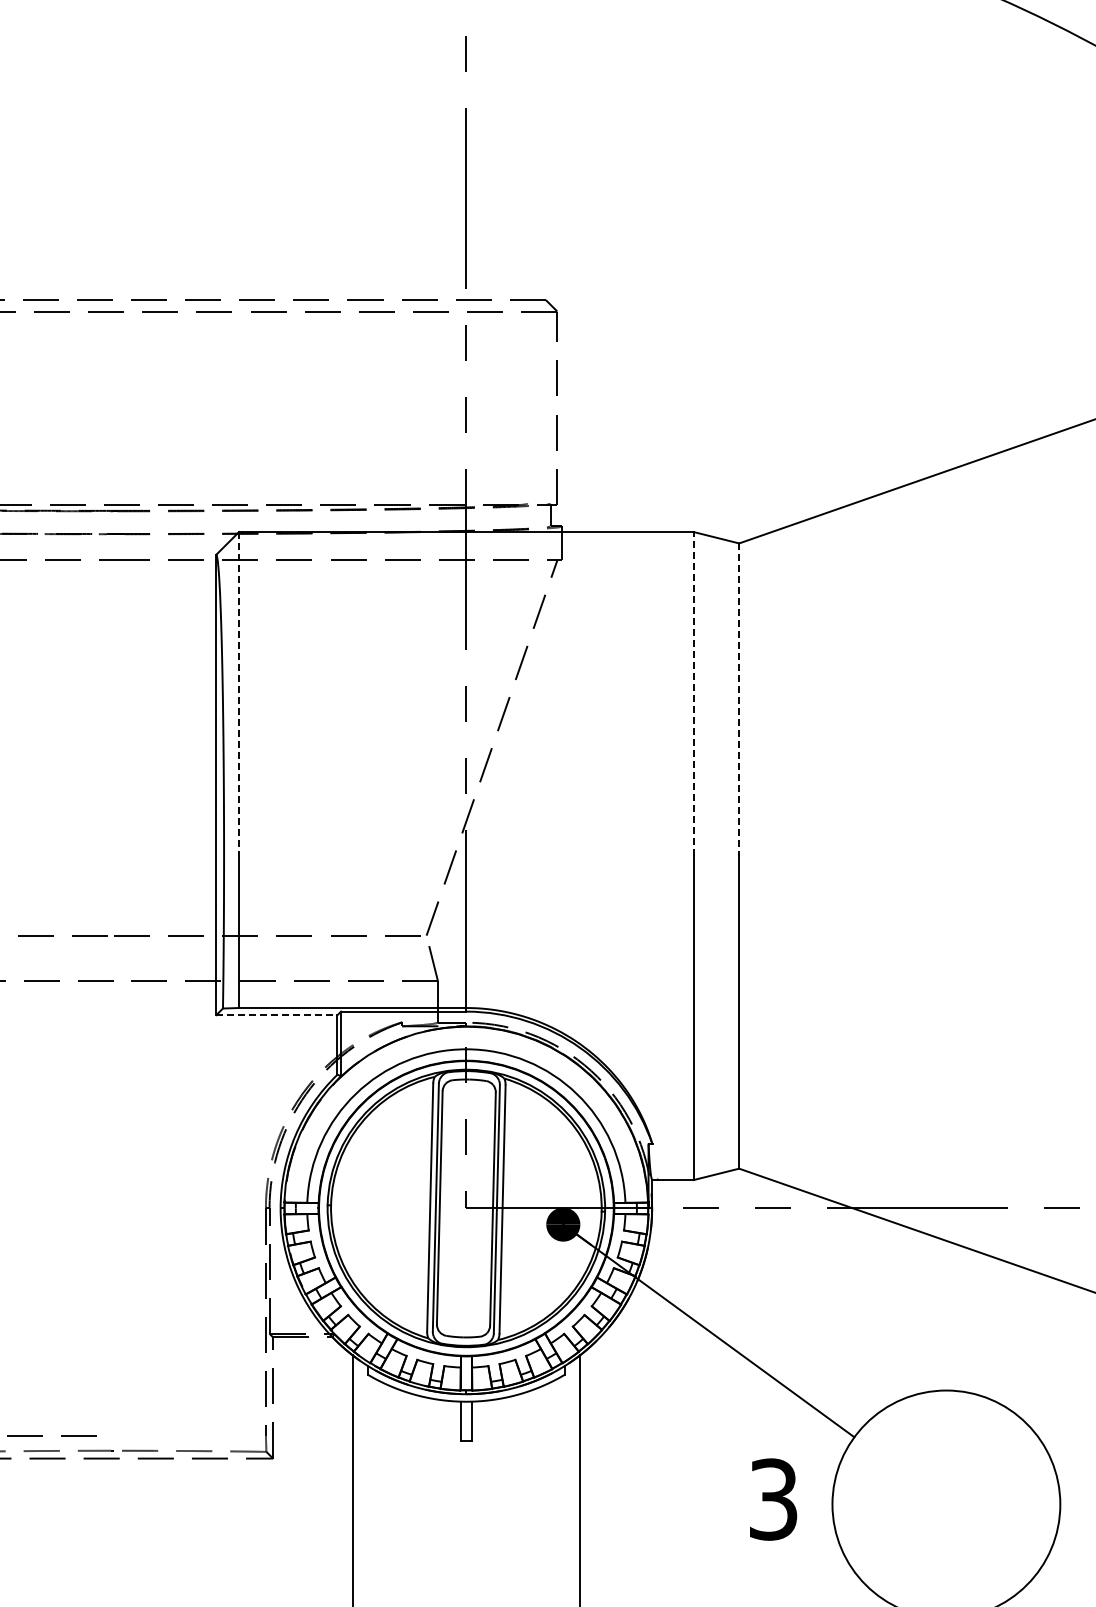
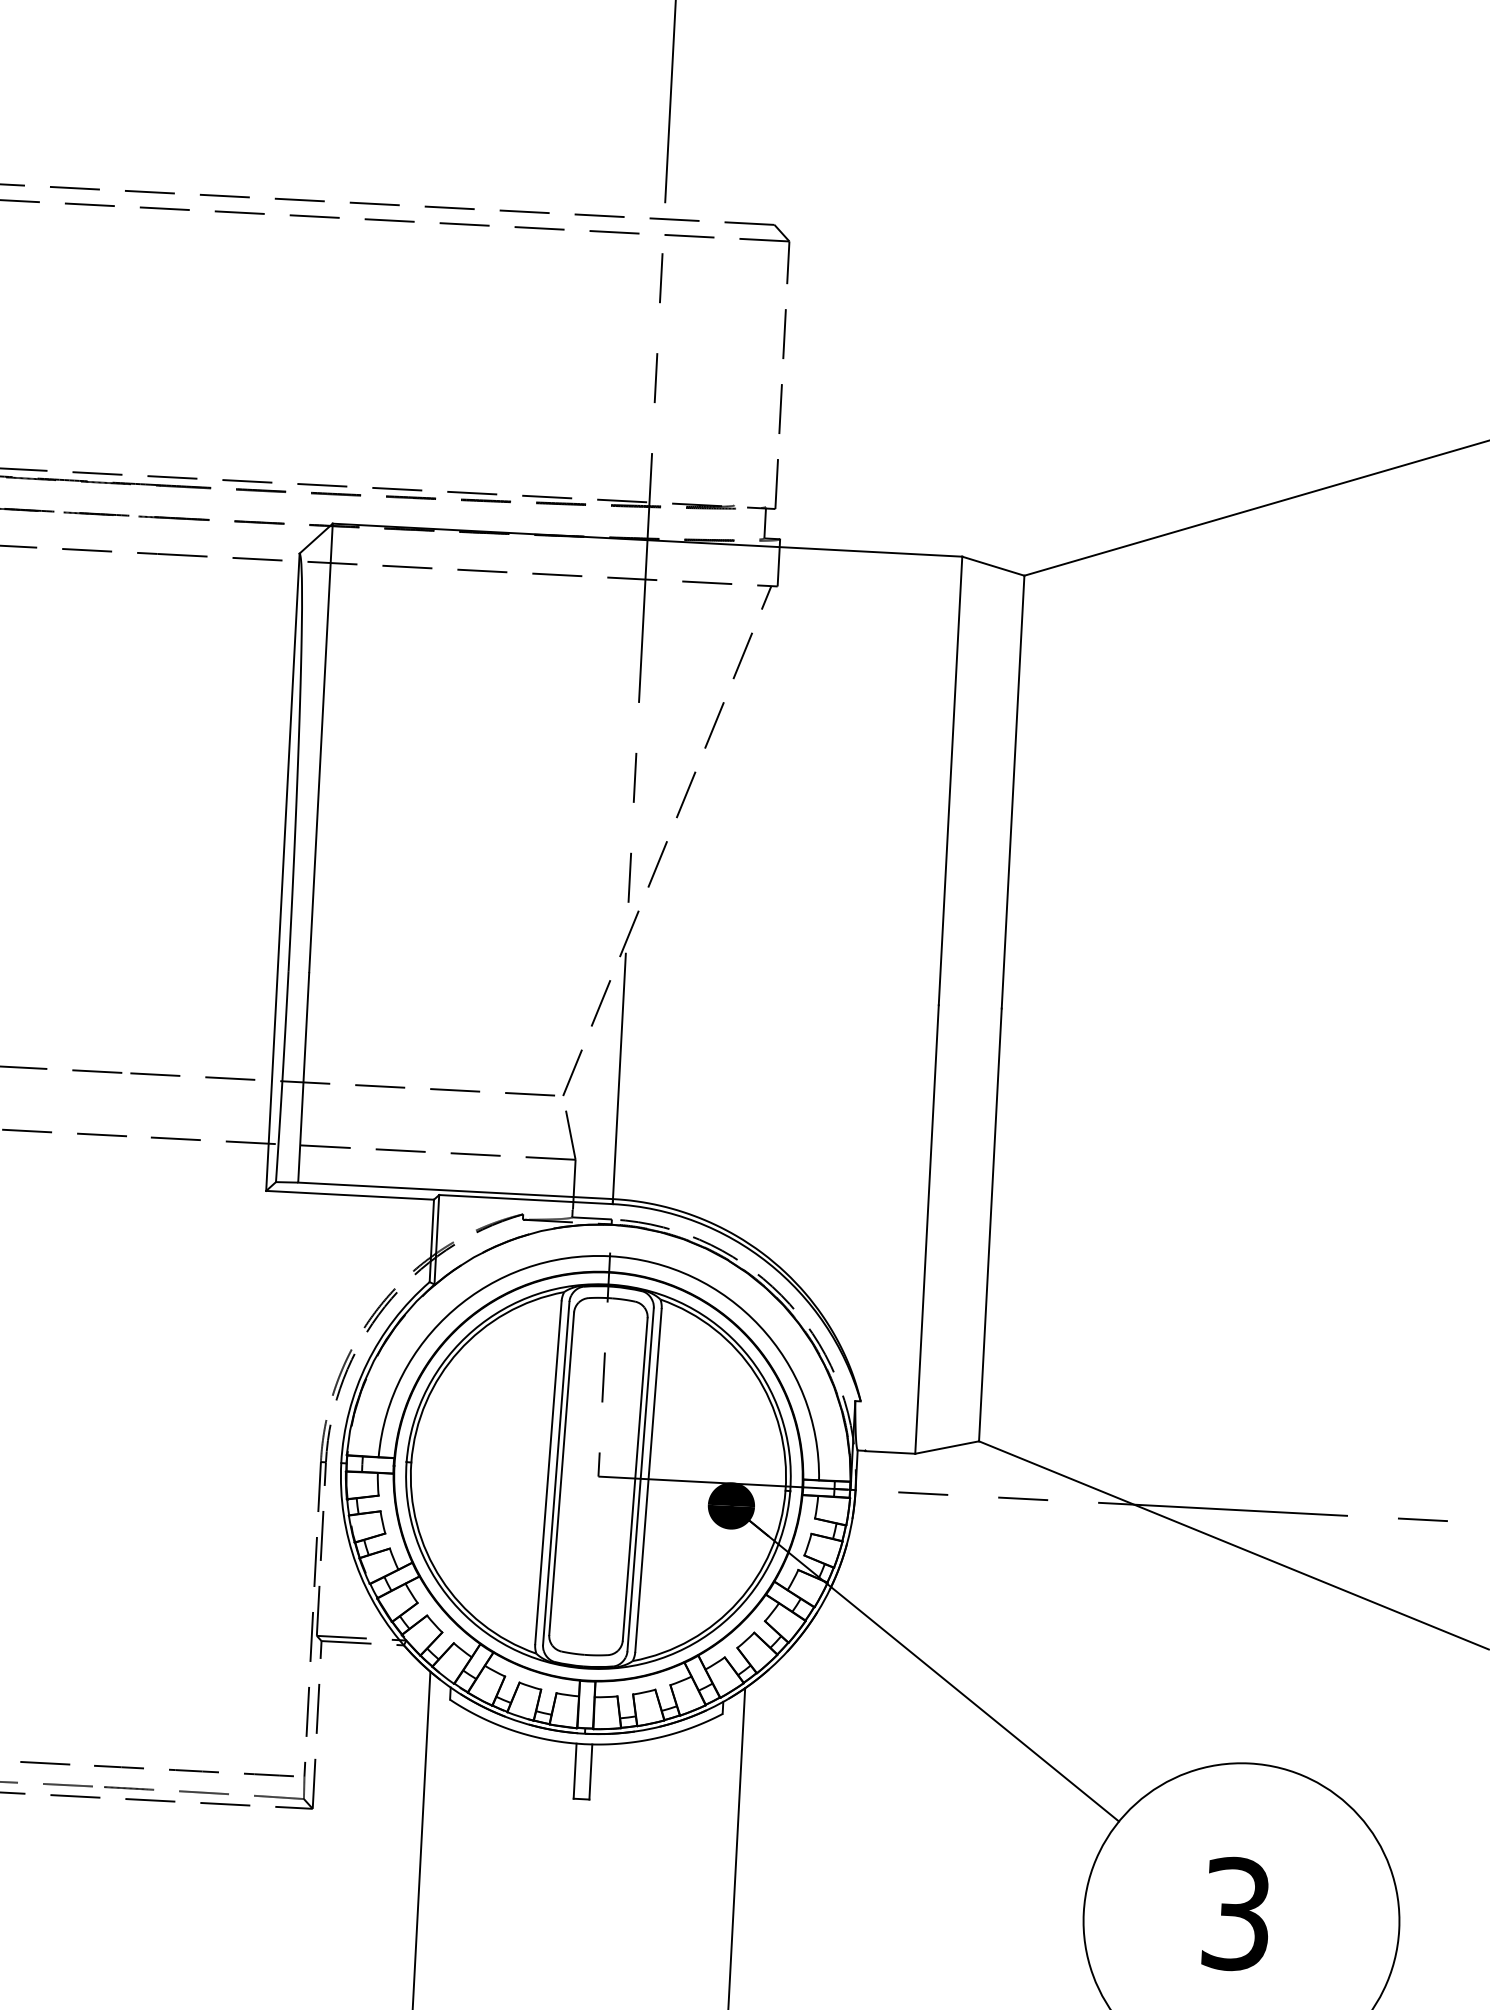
line: (239, 694) -> (321, 748), dashed -> solid
line: (693, 694) -> (950, 781), dashed -> solid
line: (739, 700) -> (1013, 793), dashed -> solid
line: (276, 1015) -> (349, 1195), dashed -> solid
line: (185, 1435) -> (193, 1770), added
text: (773, 1499) -> (1236, 1914), moved

